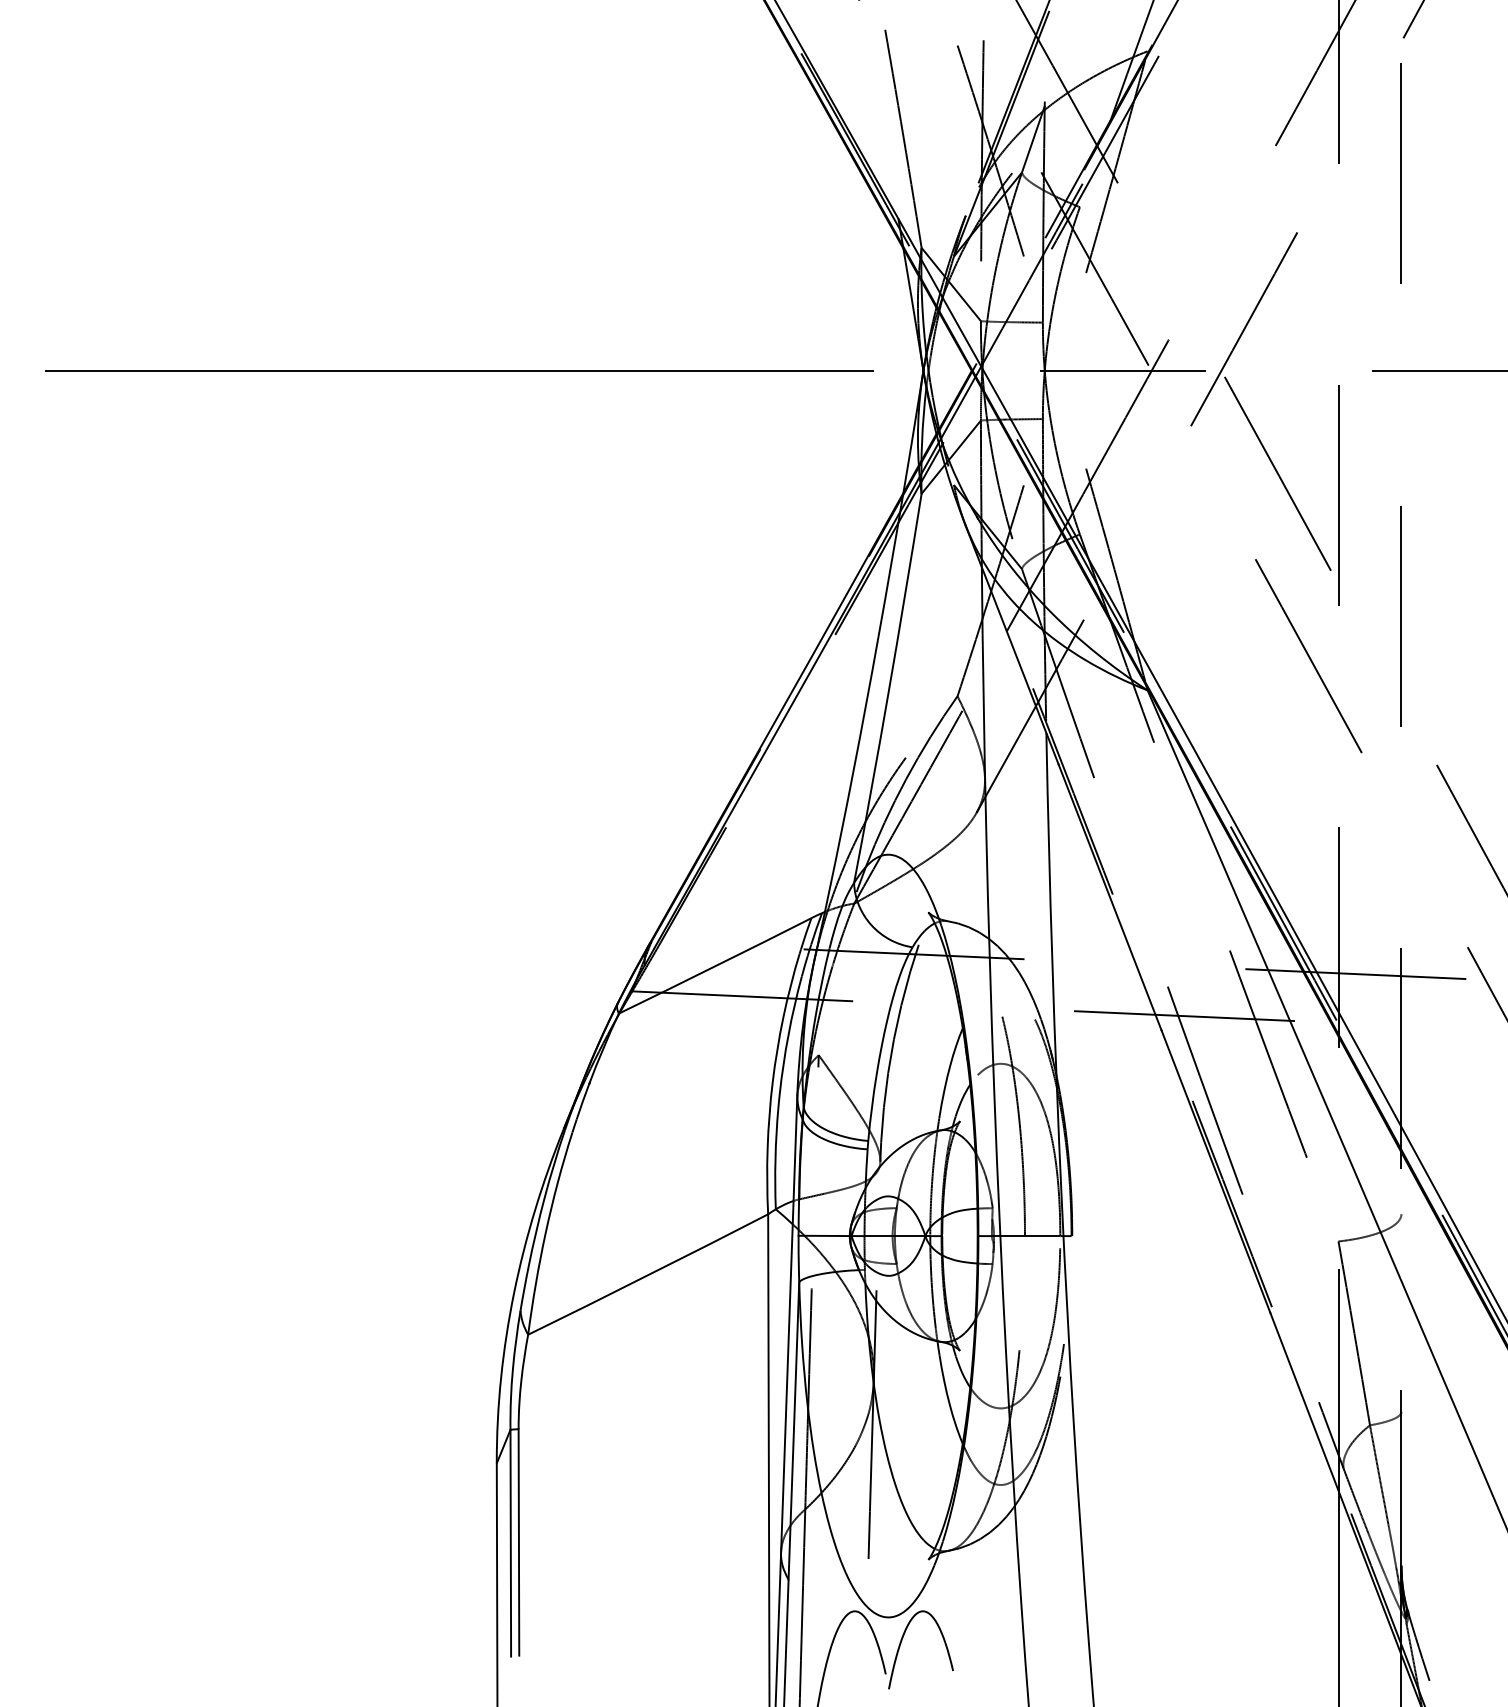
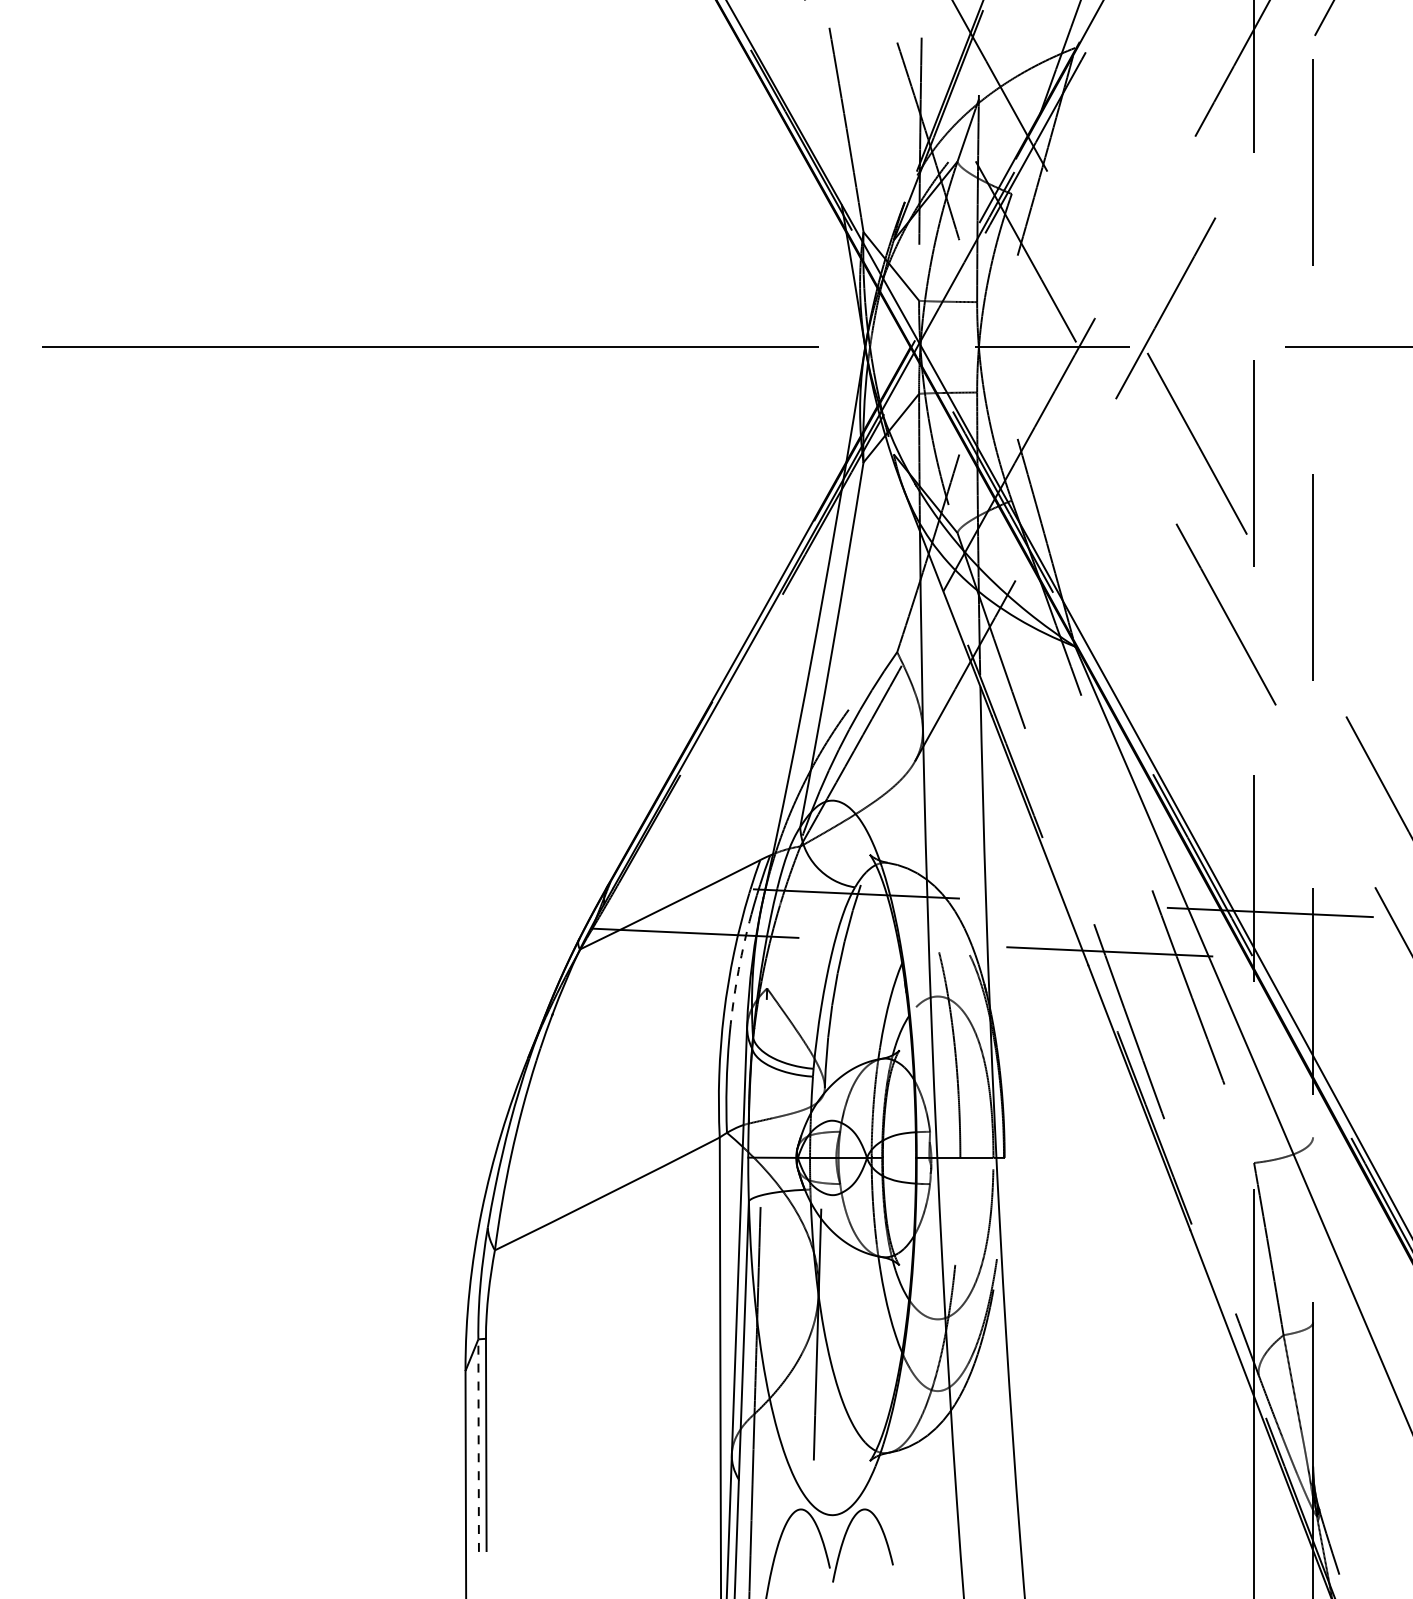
arc: (788, 1034) -> (738, 969), solid -> dashed
line: (510, 1543) -> (478, 1445), solid -> dashed

